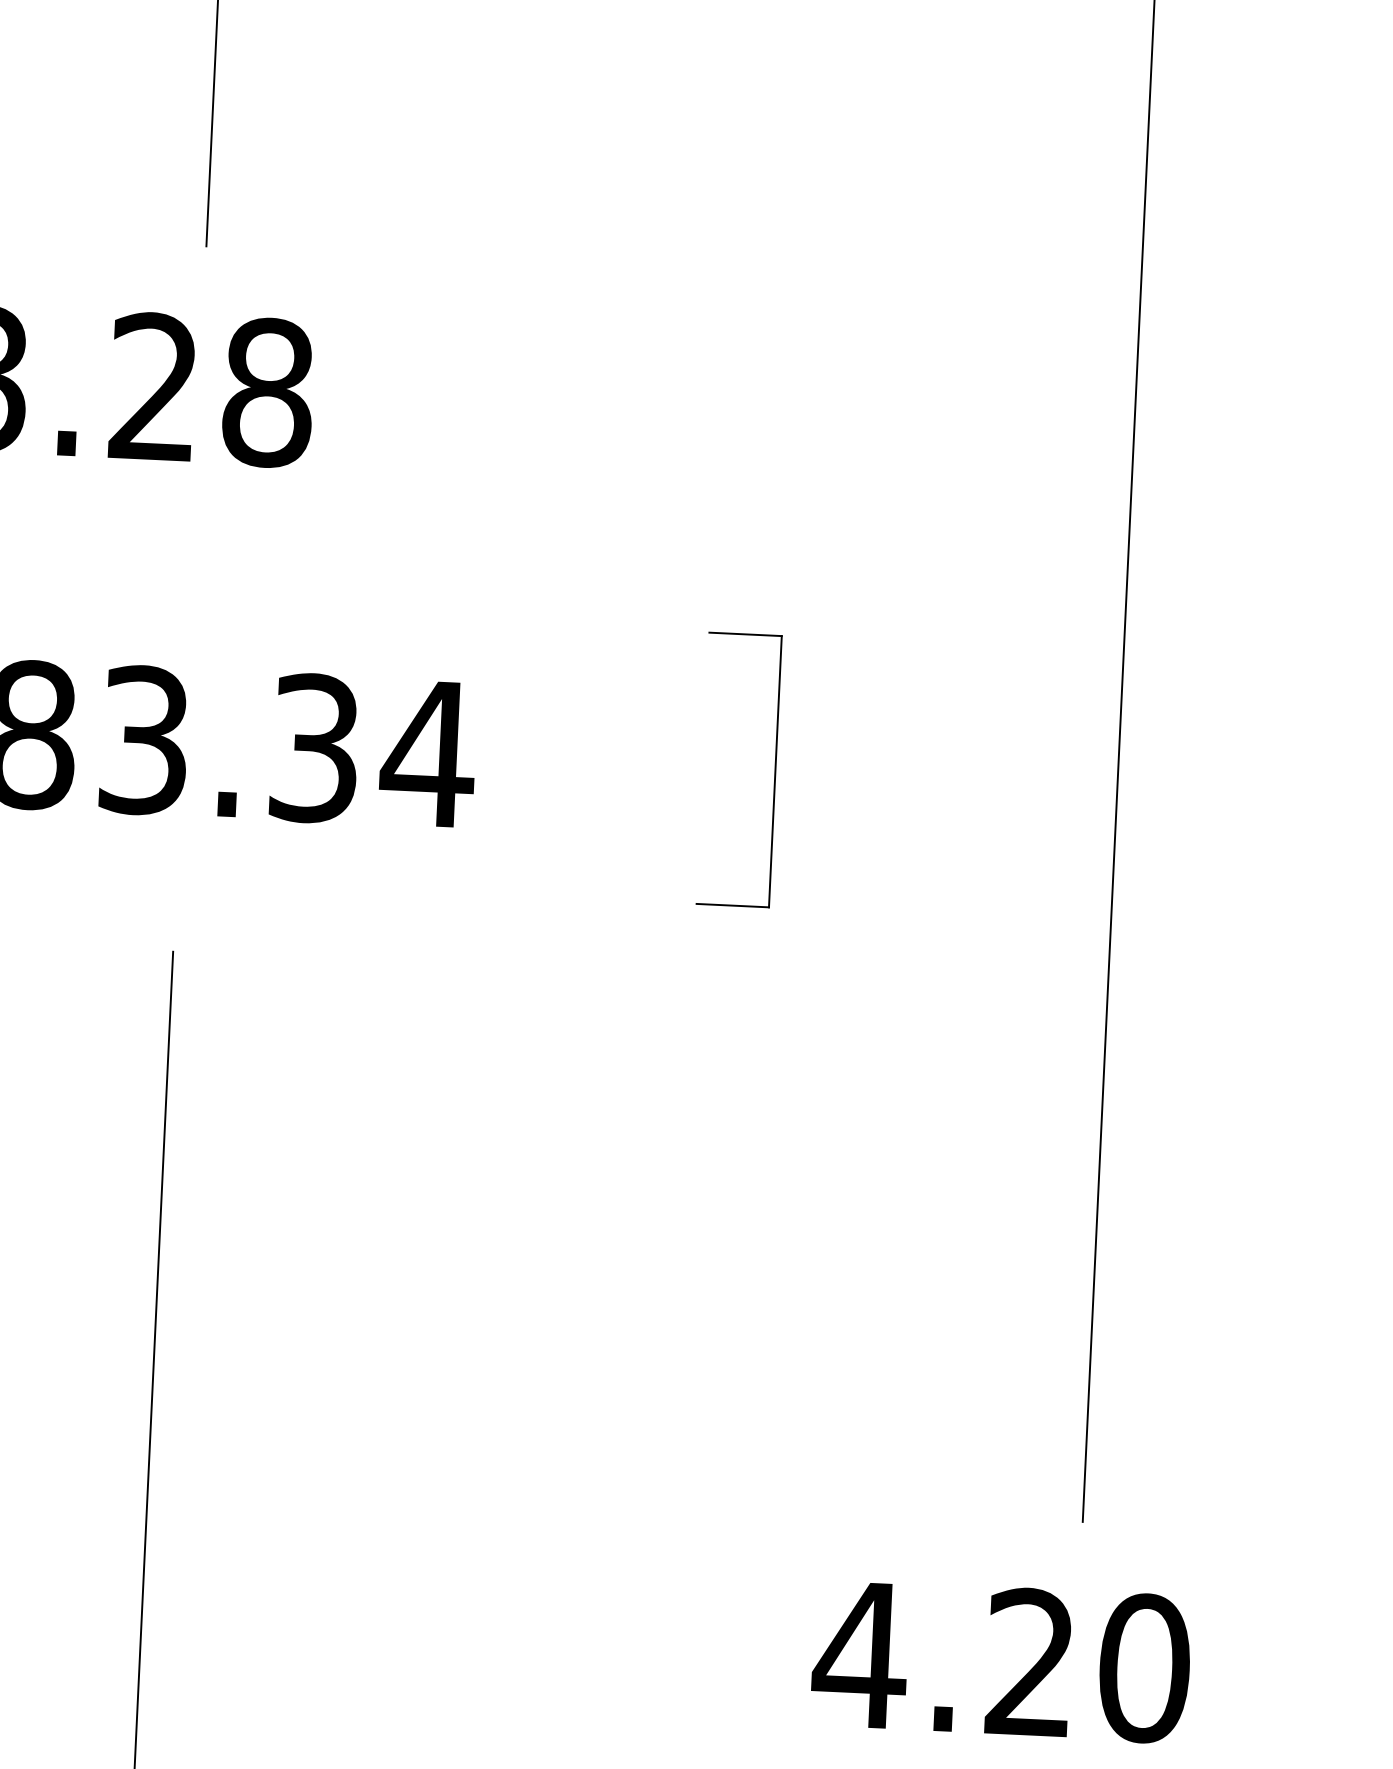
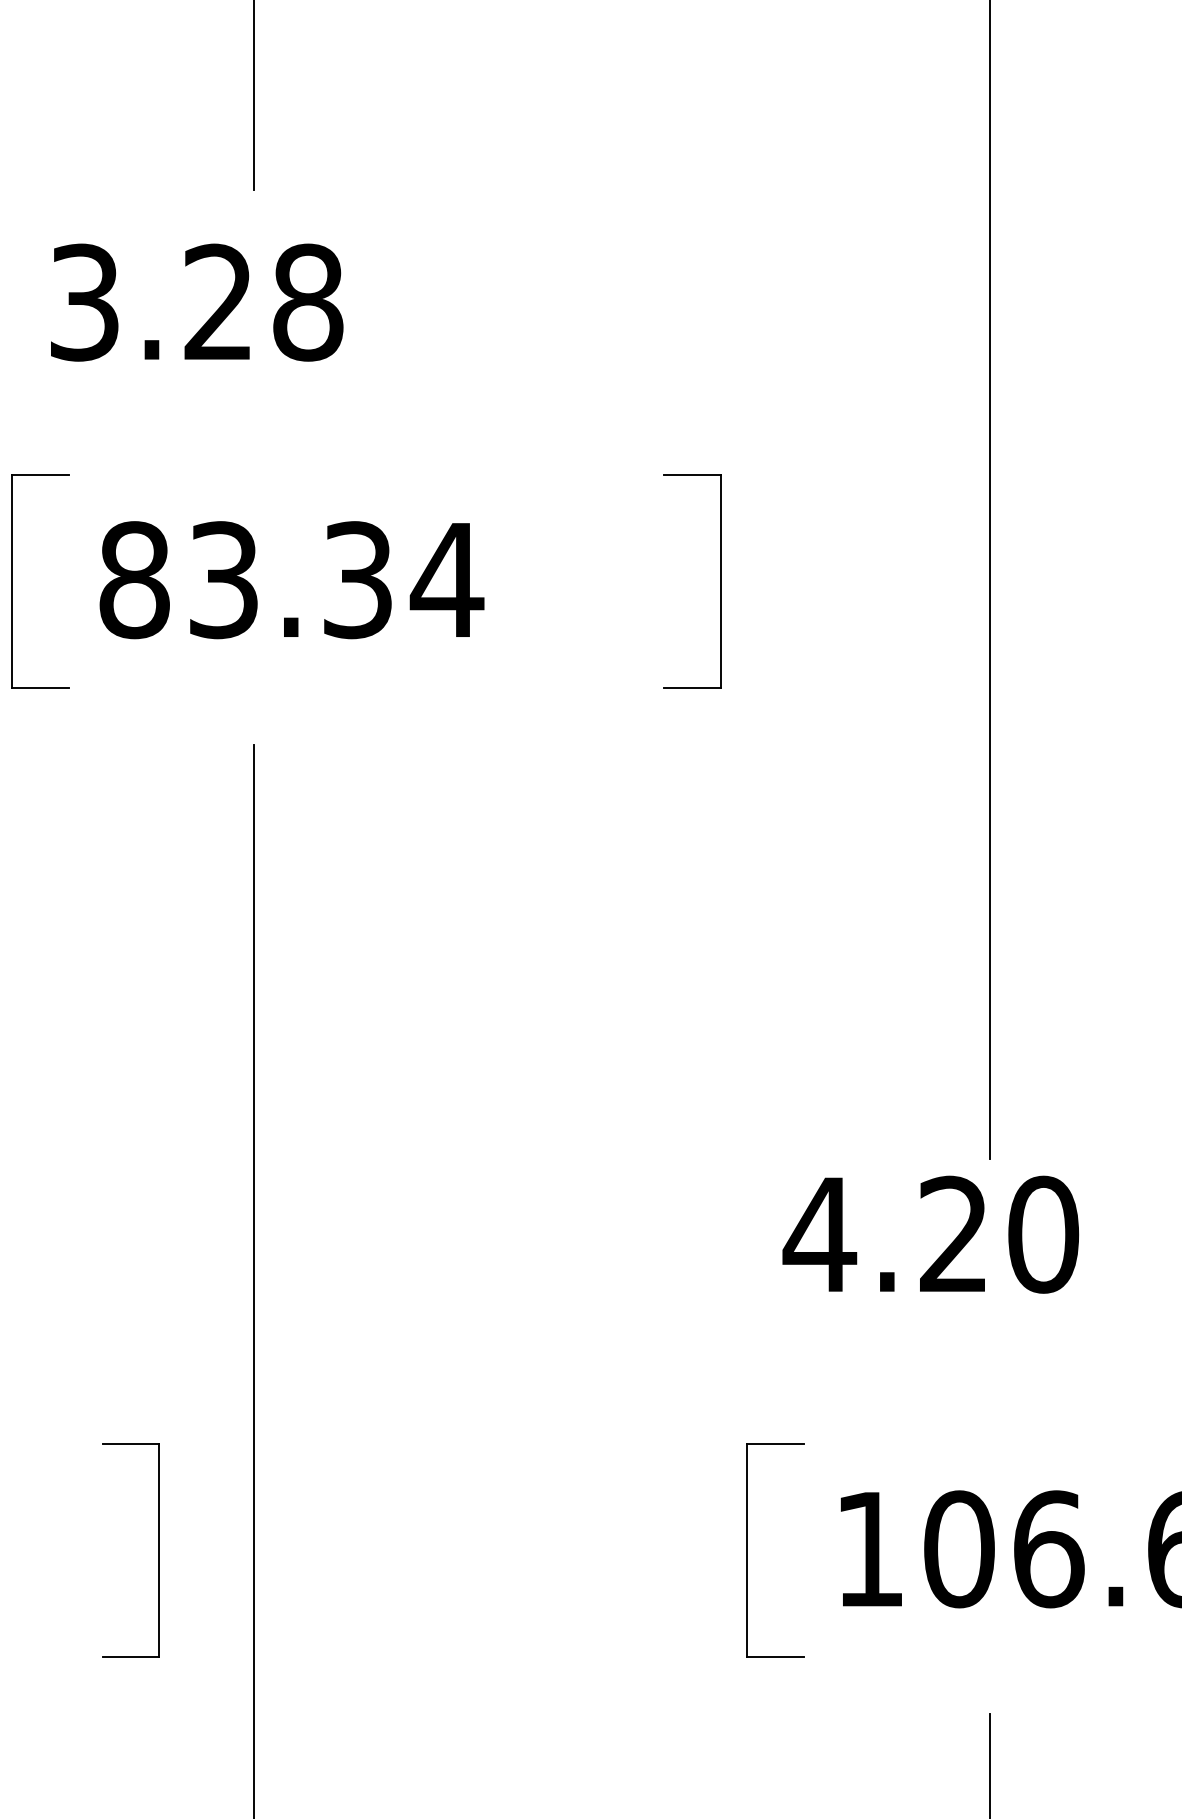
text: (1000, 1661) -> (930, 1234), moved

